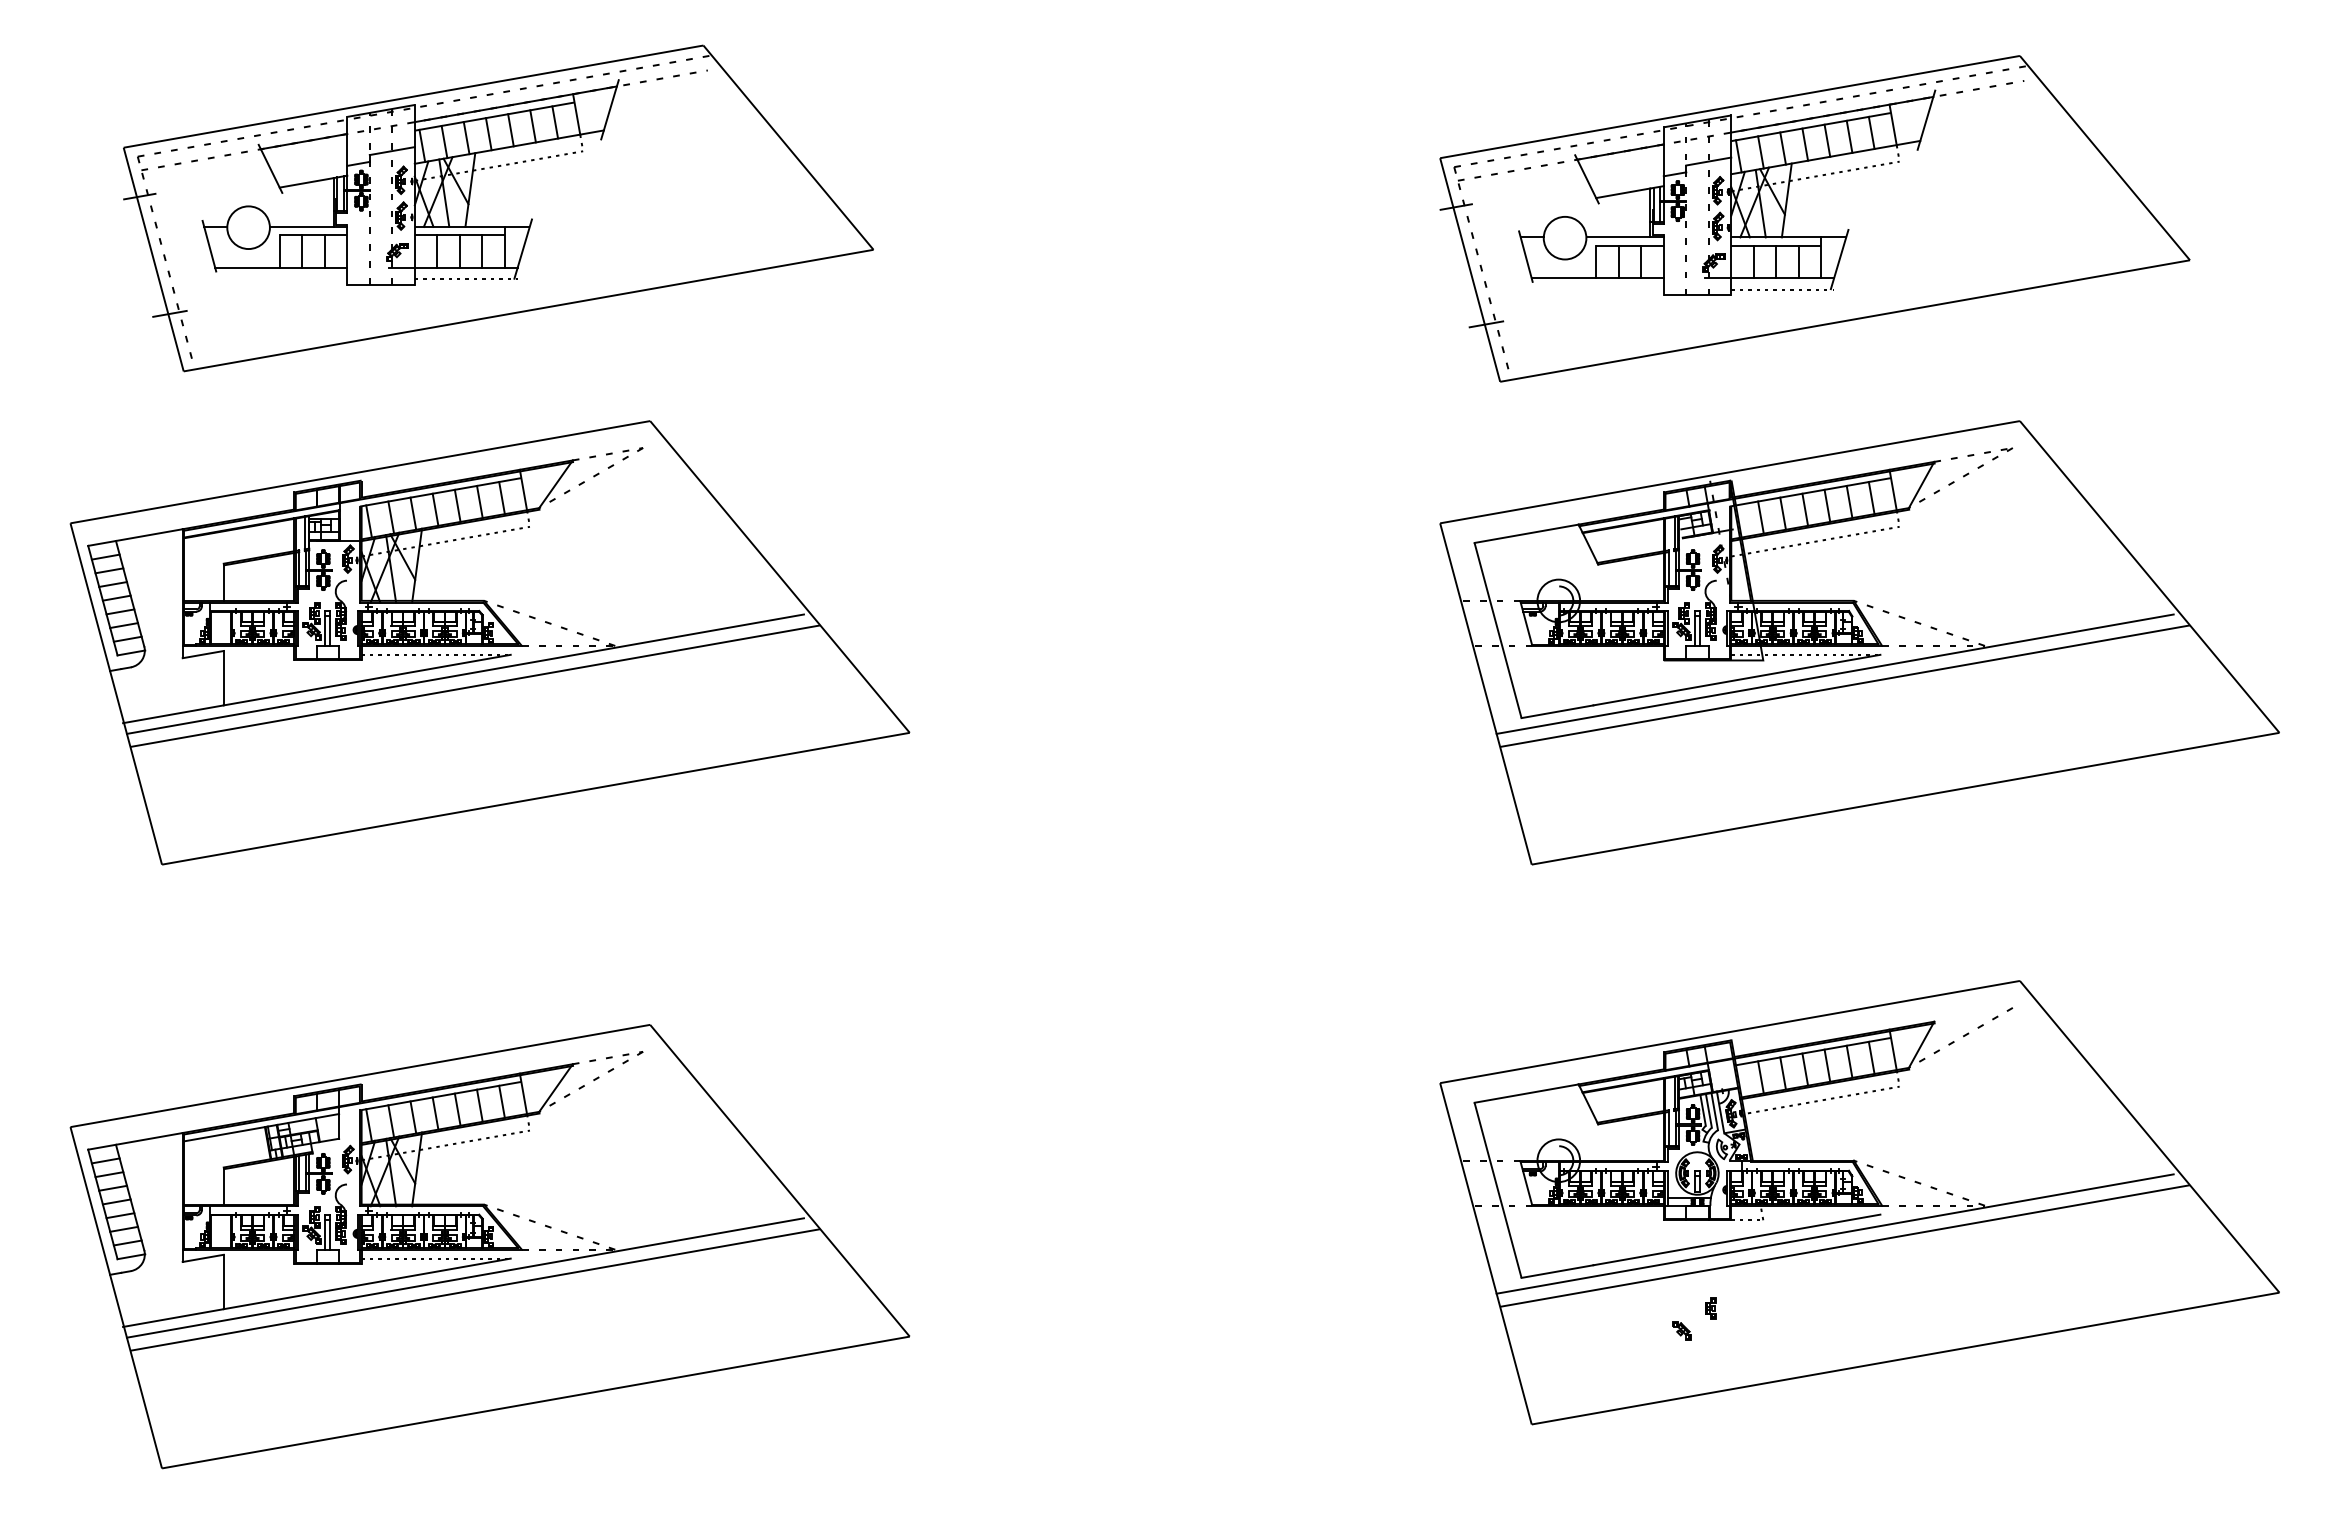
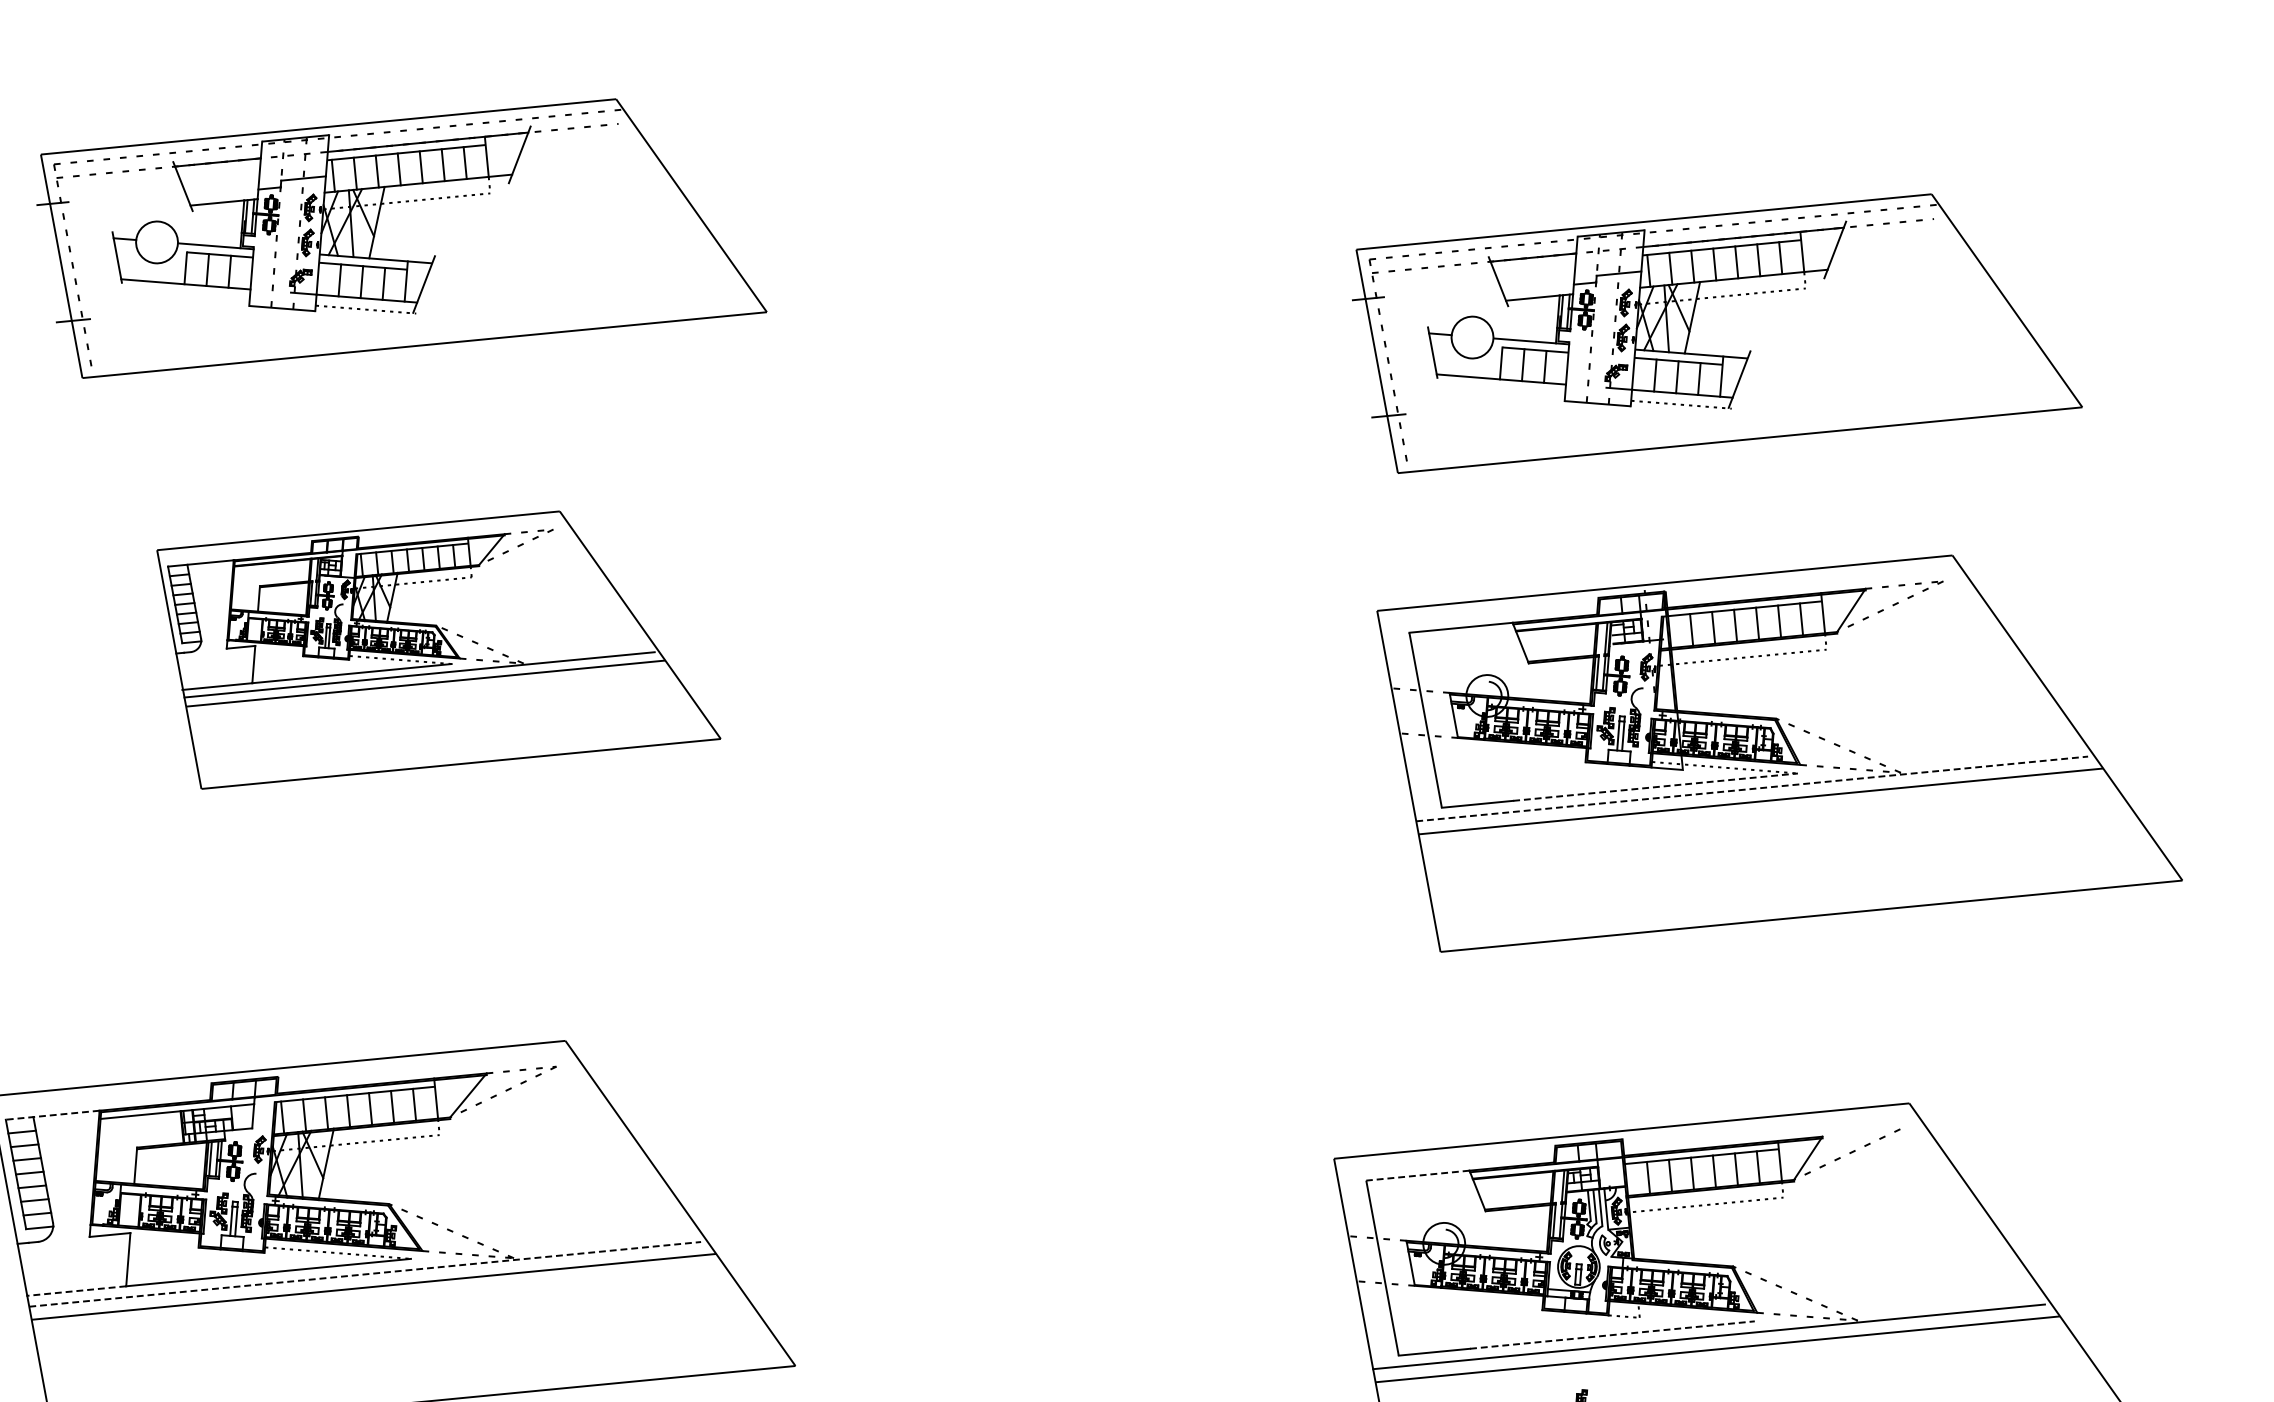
part: (498, 208) -> (403, 242), moved
part: (1814, 218) -> (1718, 337), moved
part: (489, 642) -> (437, 654), size x0.7
line: (1835, 674) -> (1752, 789), solid -> dashed
line: (1736, 680) -> (1655, 787), solid -> dashed
line: (1526, 1093) -> (1417, 1175), solid -> dashed
line: (135, 1141) -> (52, 1115), solid -> dashed
line: (1736, 1239) -> (1612, 1334), solid -> dashed
line: (465, 1278) -> (365, 1274), solid -> dashed
line: (172, 1318) -> (75, 1291), solid -> dashed

